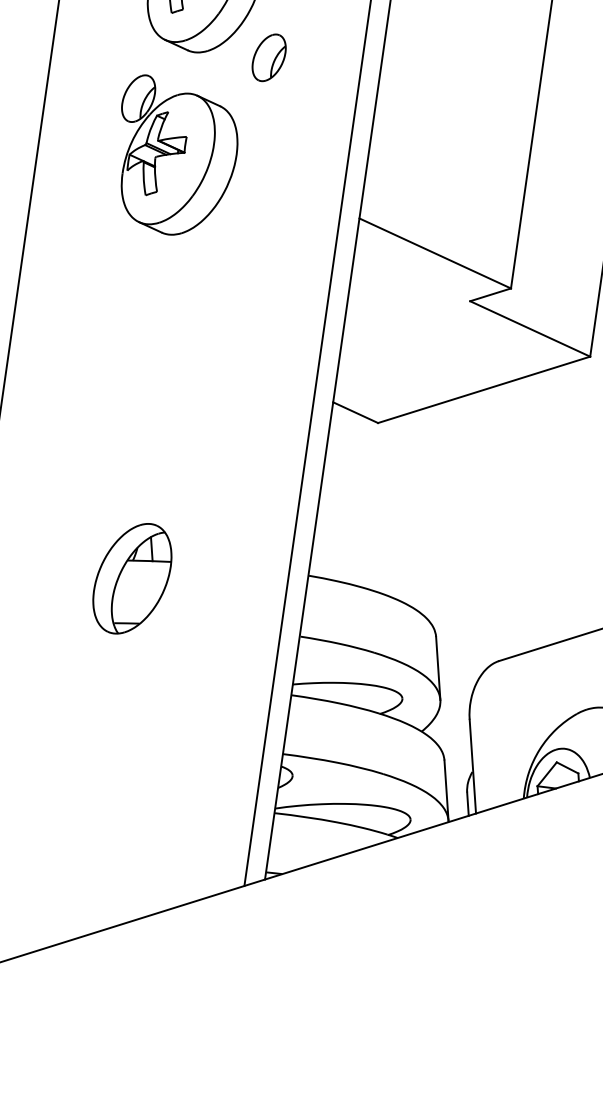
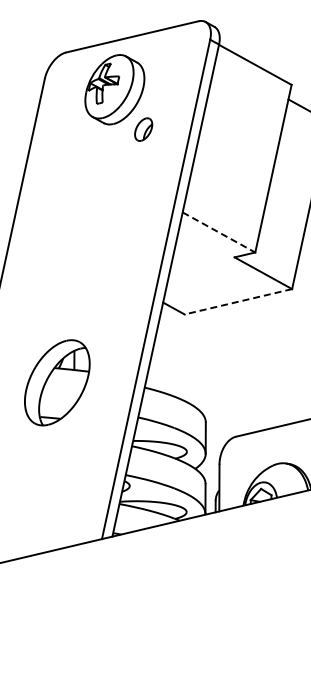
part: (178, 152) -> (95, 173), removed
line: (436, 253) -> (219, 232), solid -> dashed
line: (482, 389) -> (237, 301), solid -> dashed
part: (132, 577) -> (57, 382), size x1.6

